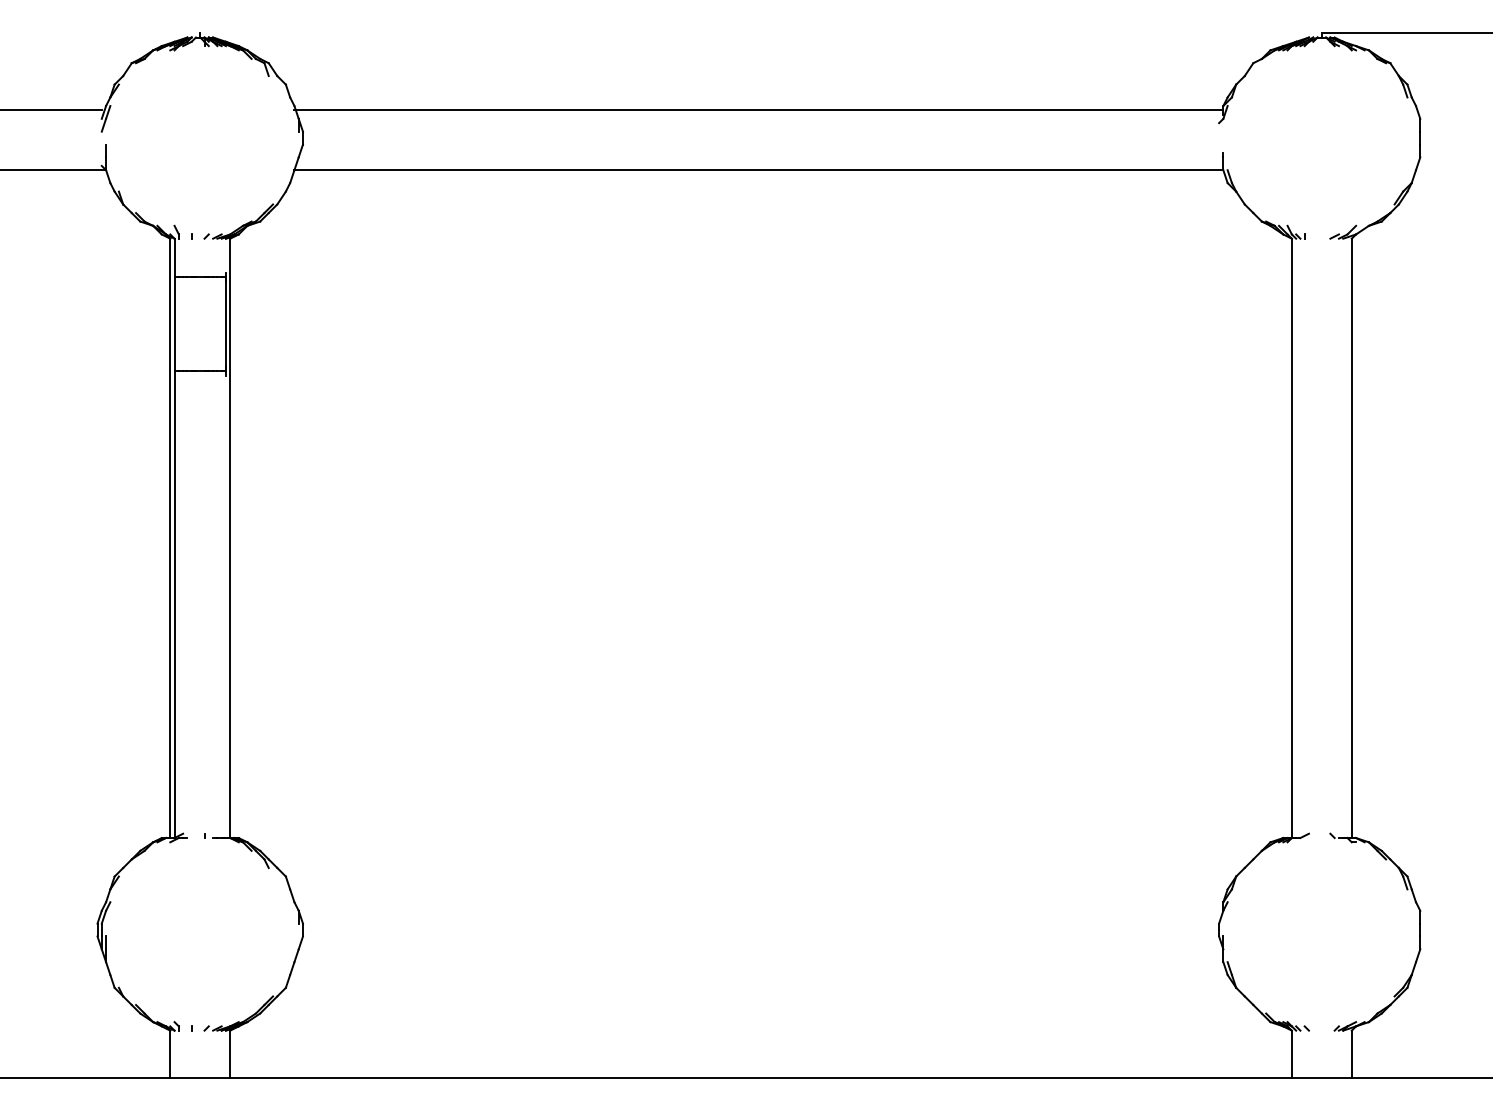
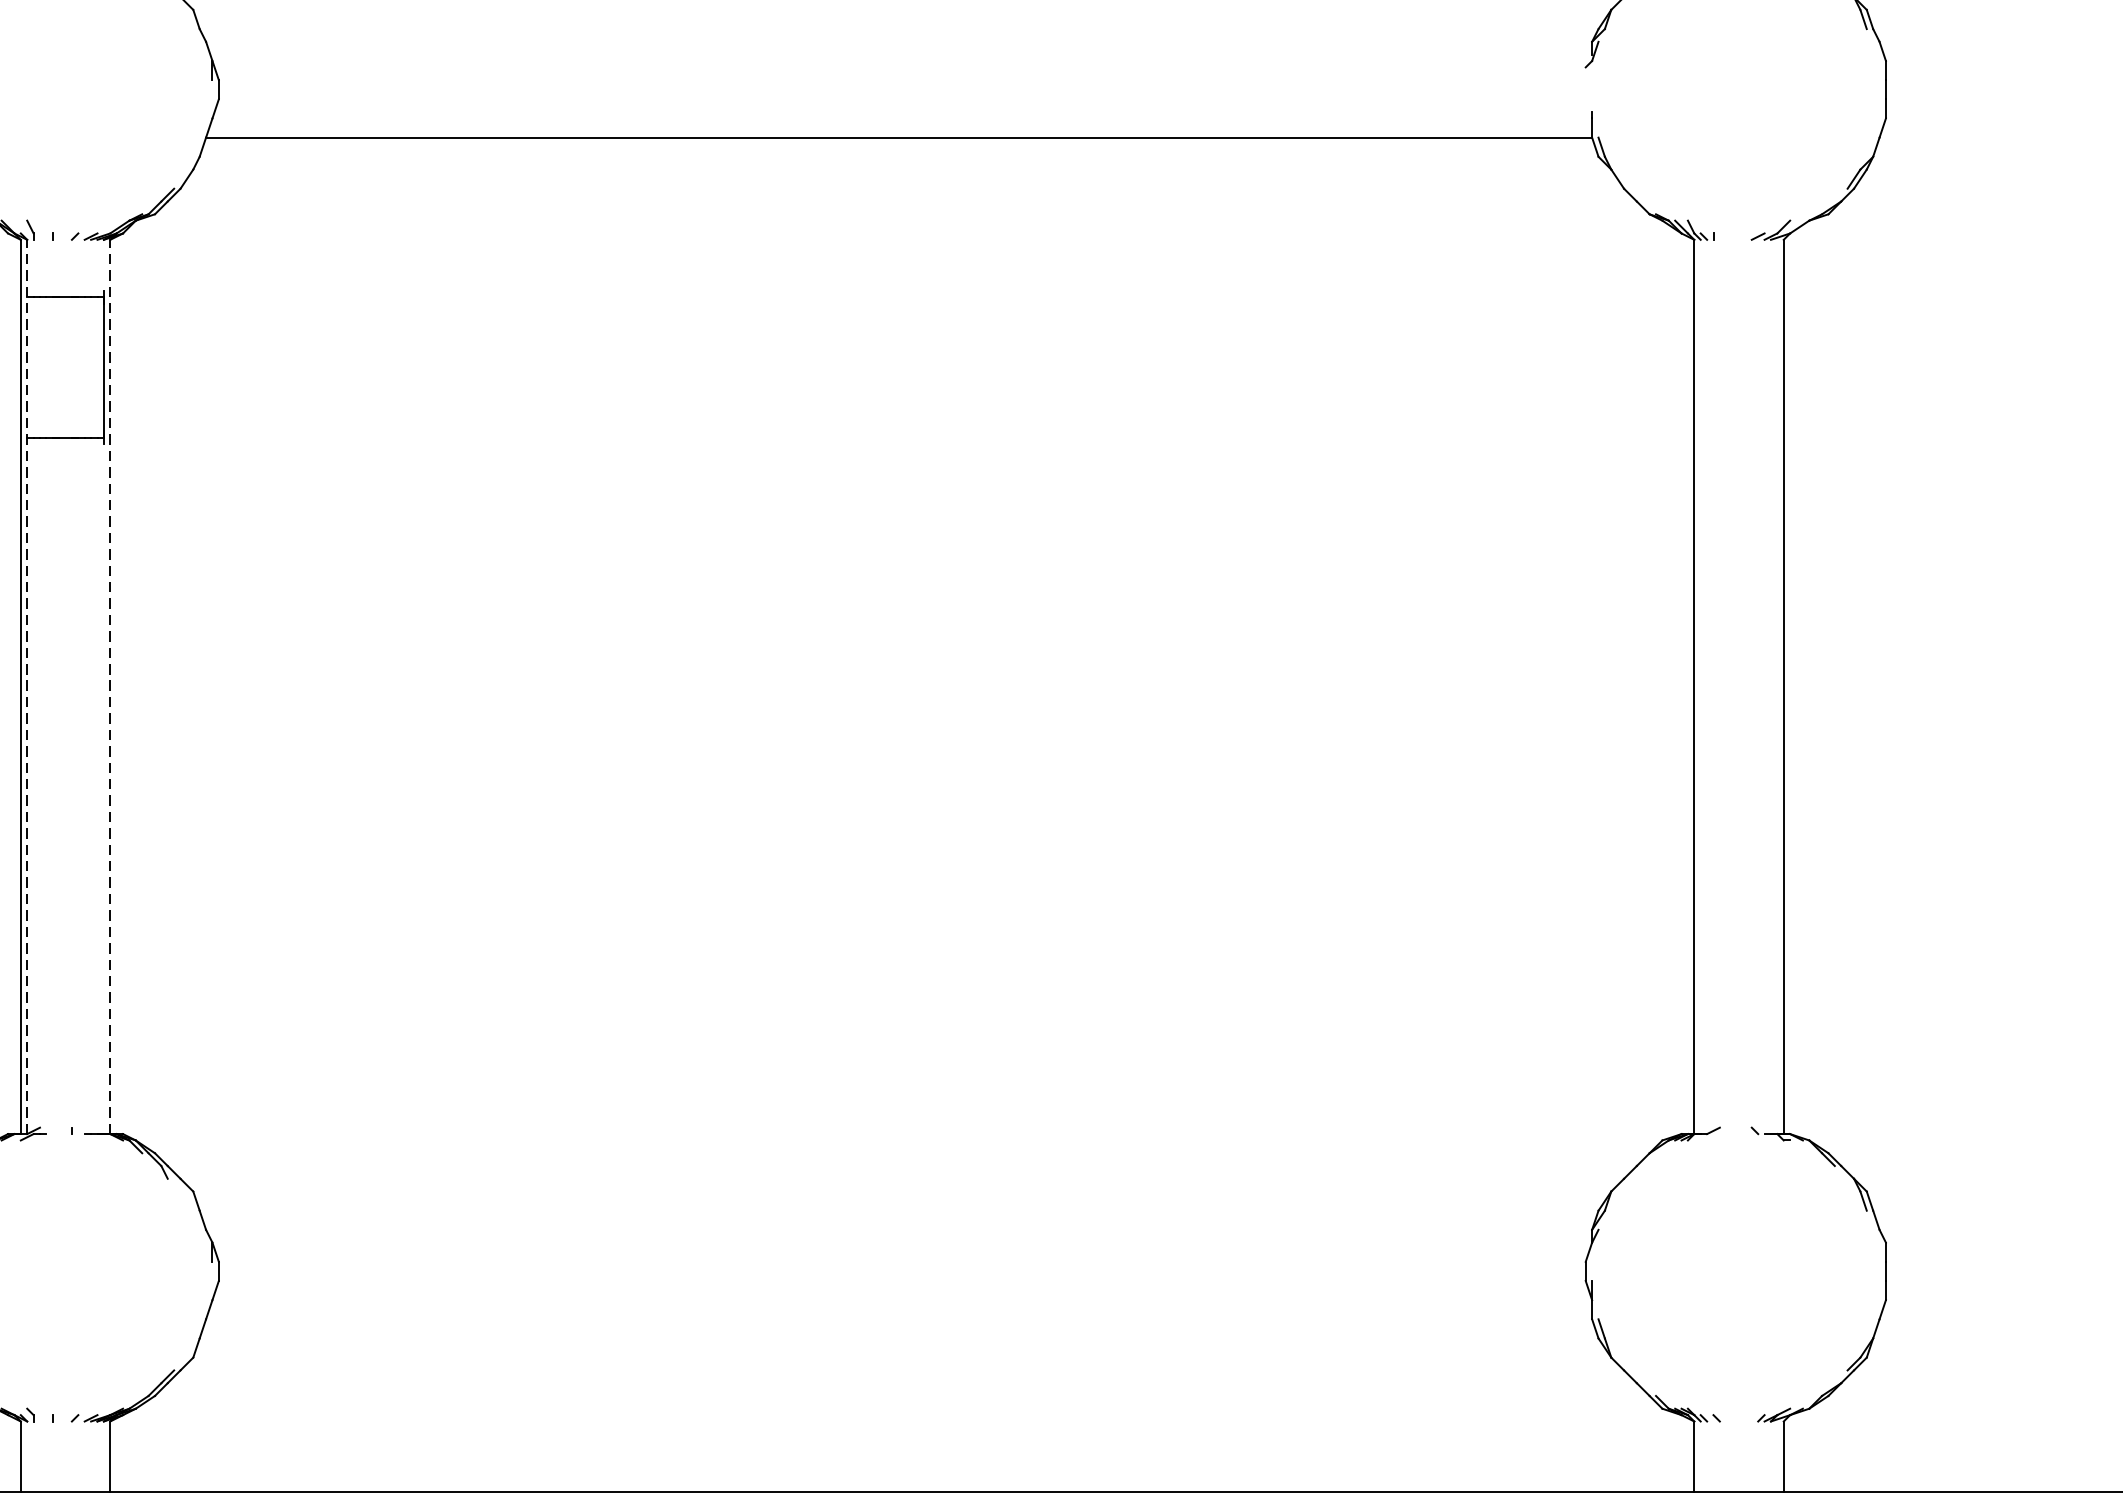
line: (758, 110) -> (898, 48), removed
line: (174, 538) -> (27, 687), solid -> dashed
line: (230, 538) -> (110, 687), solid -> dashed

